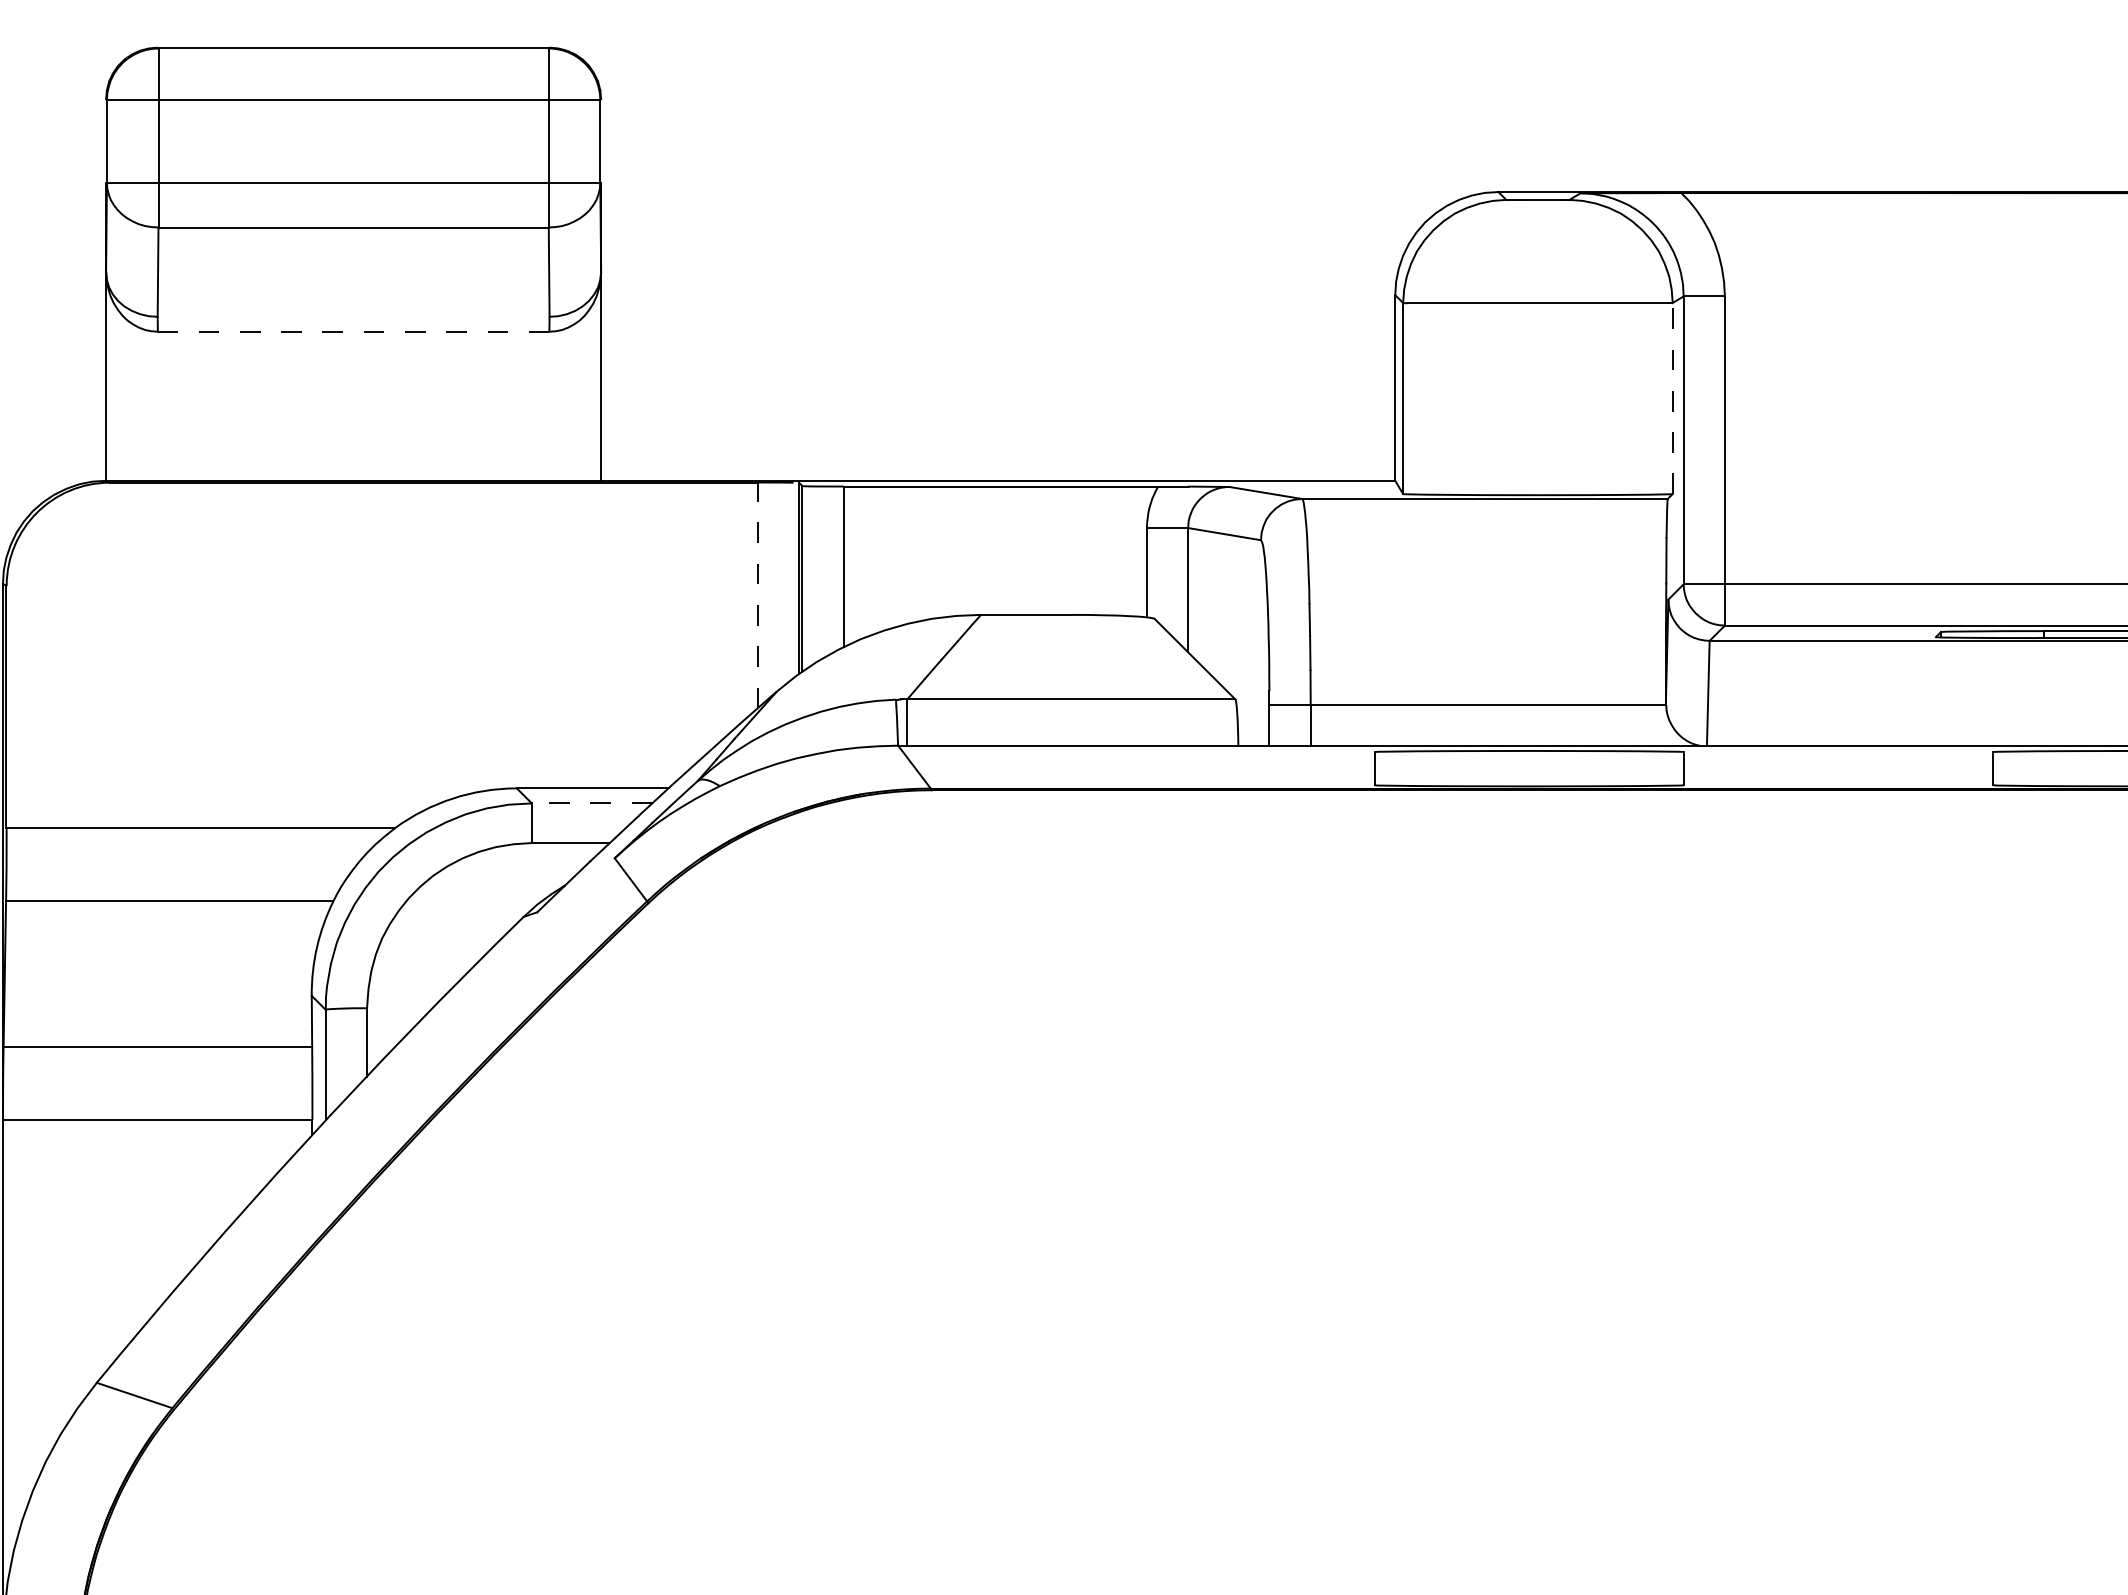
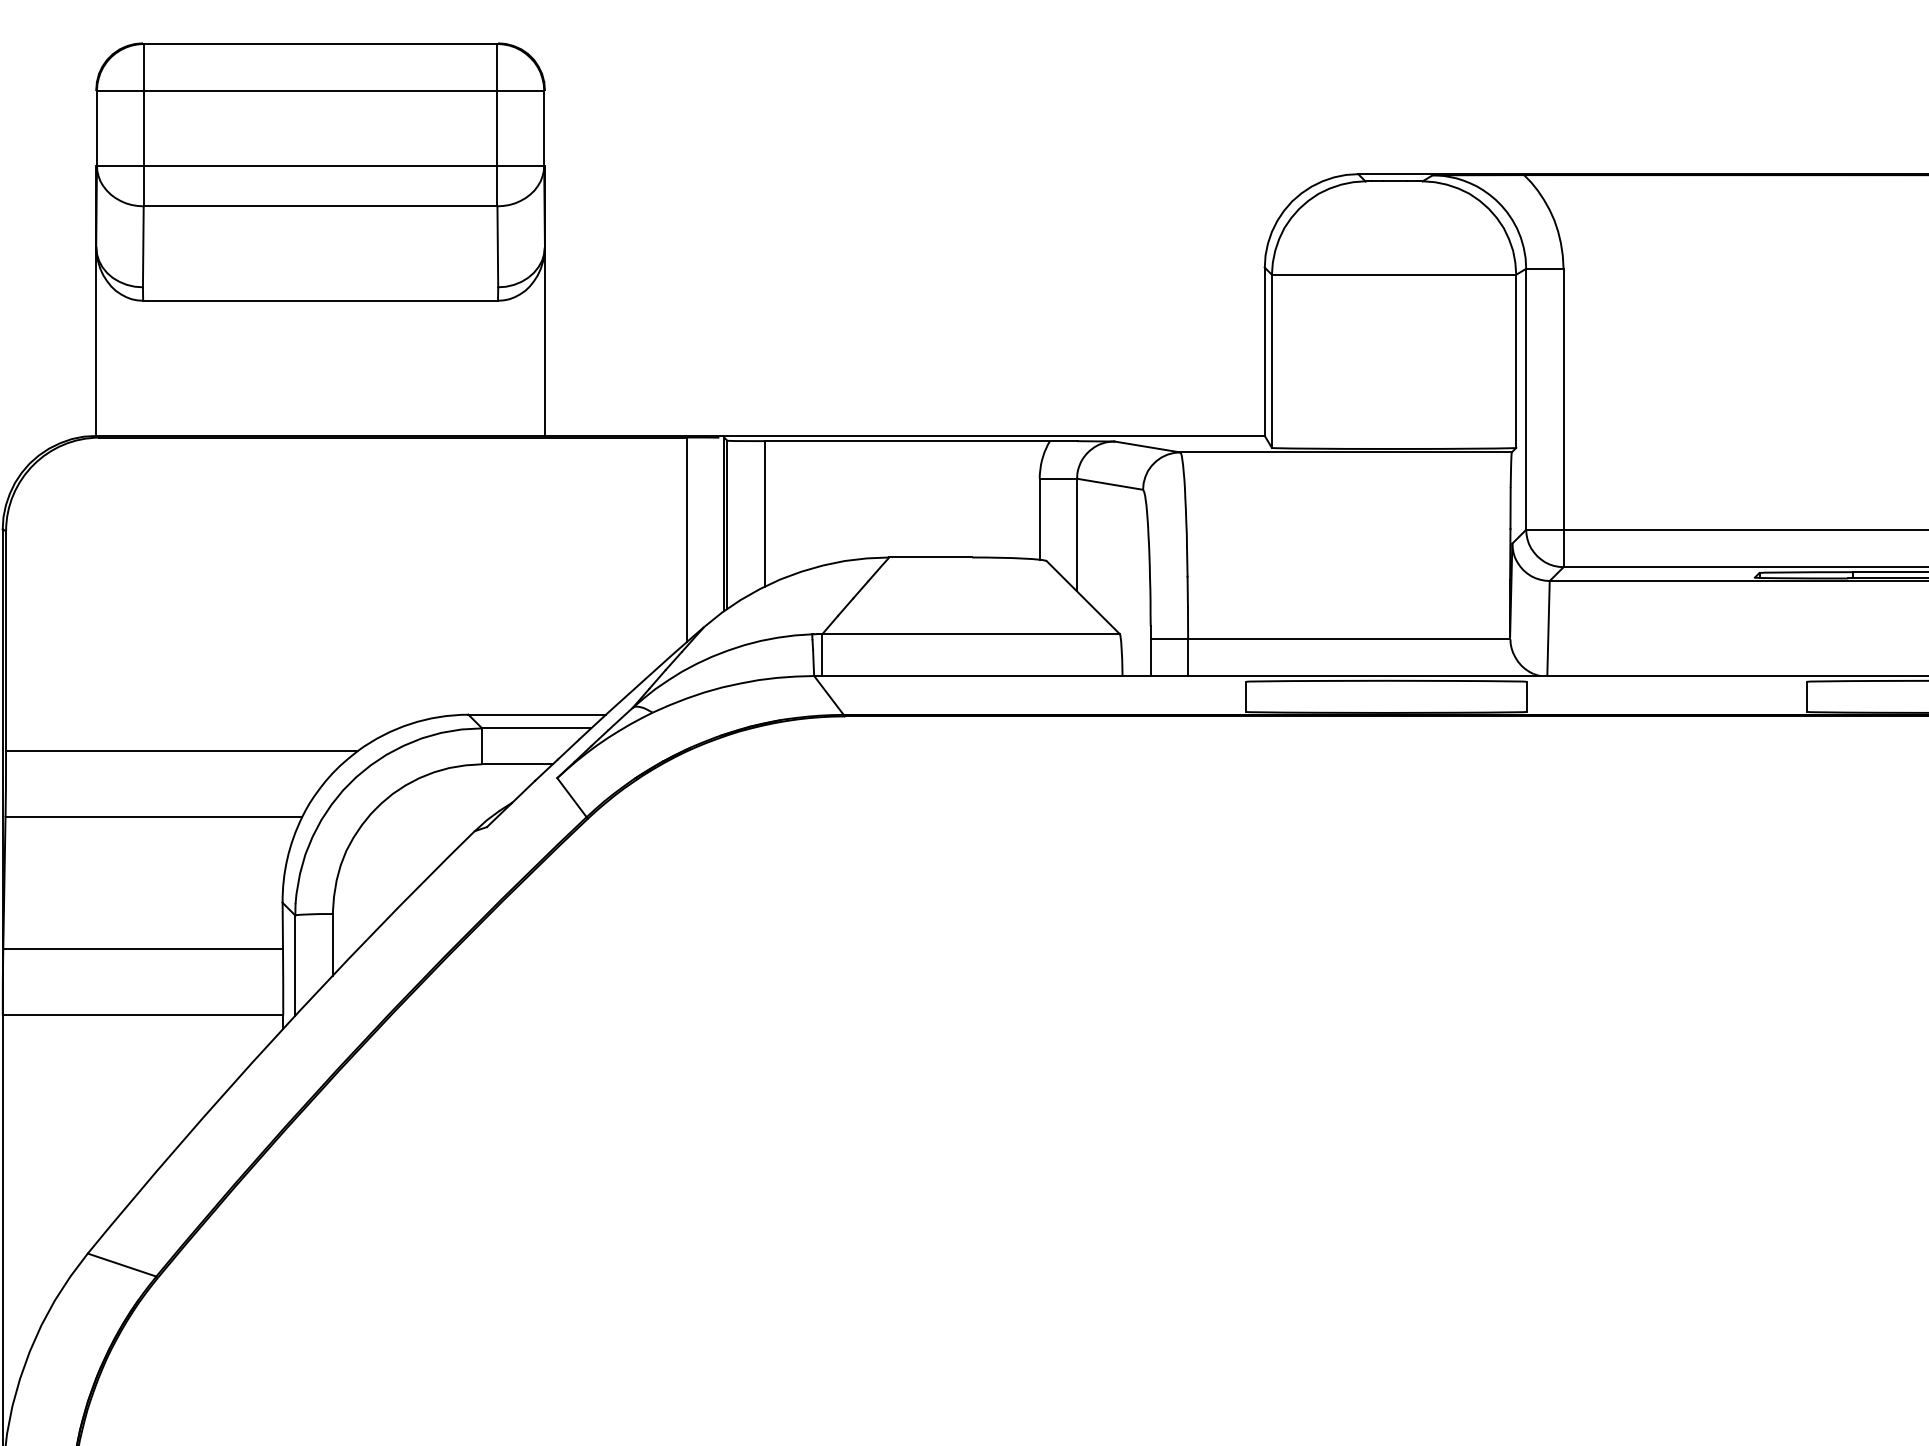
line: (353, 331) -> (320, 300), dashed -> solid
line: (1672, 398) -> (1516, 361), dashed -> solid
line: (758, 595) -> (687, 539), dashed -> solid
line: (591, 803) -> (536, 728), dashed -> solid

